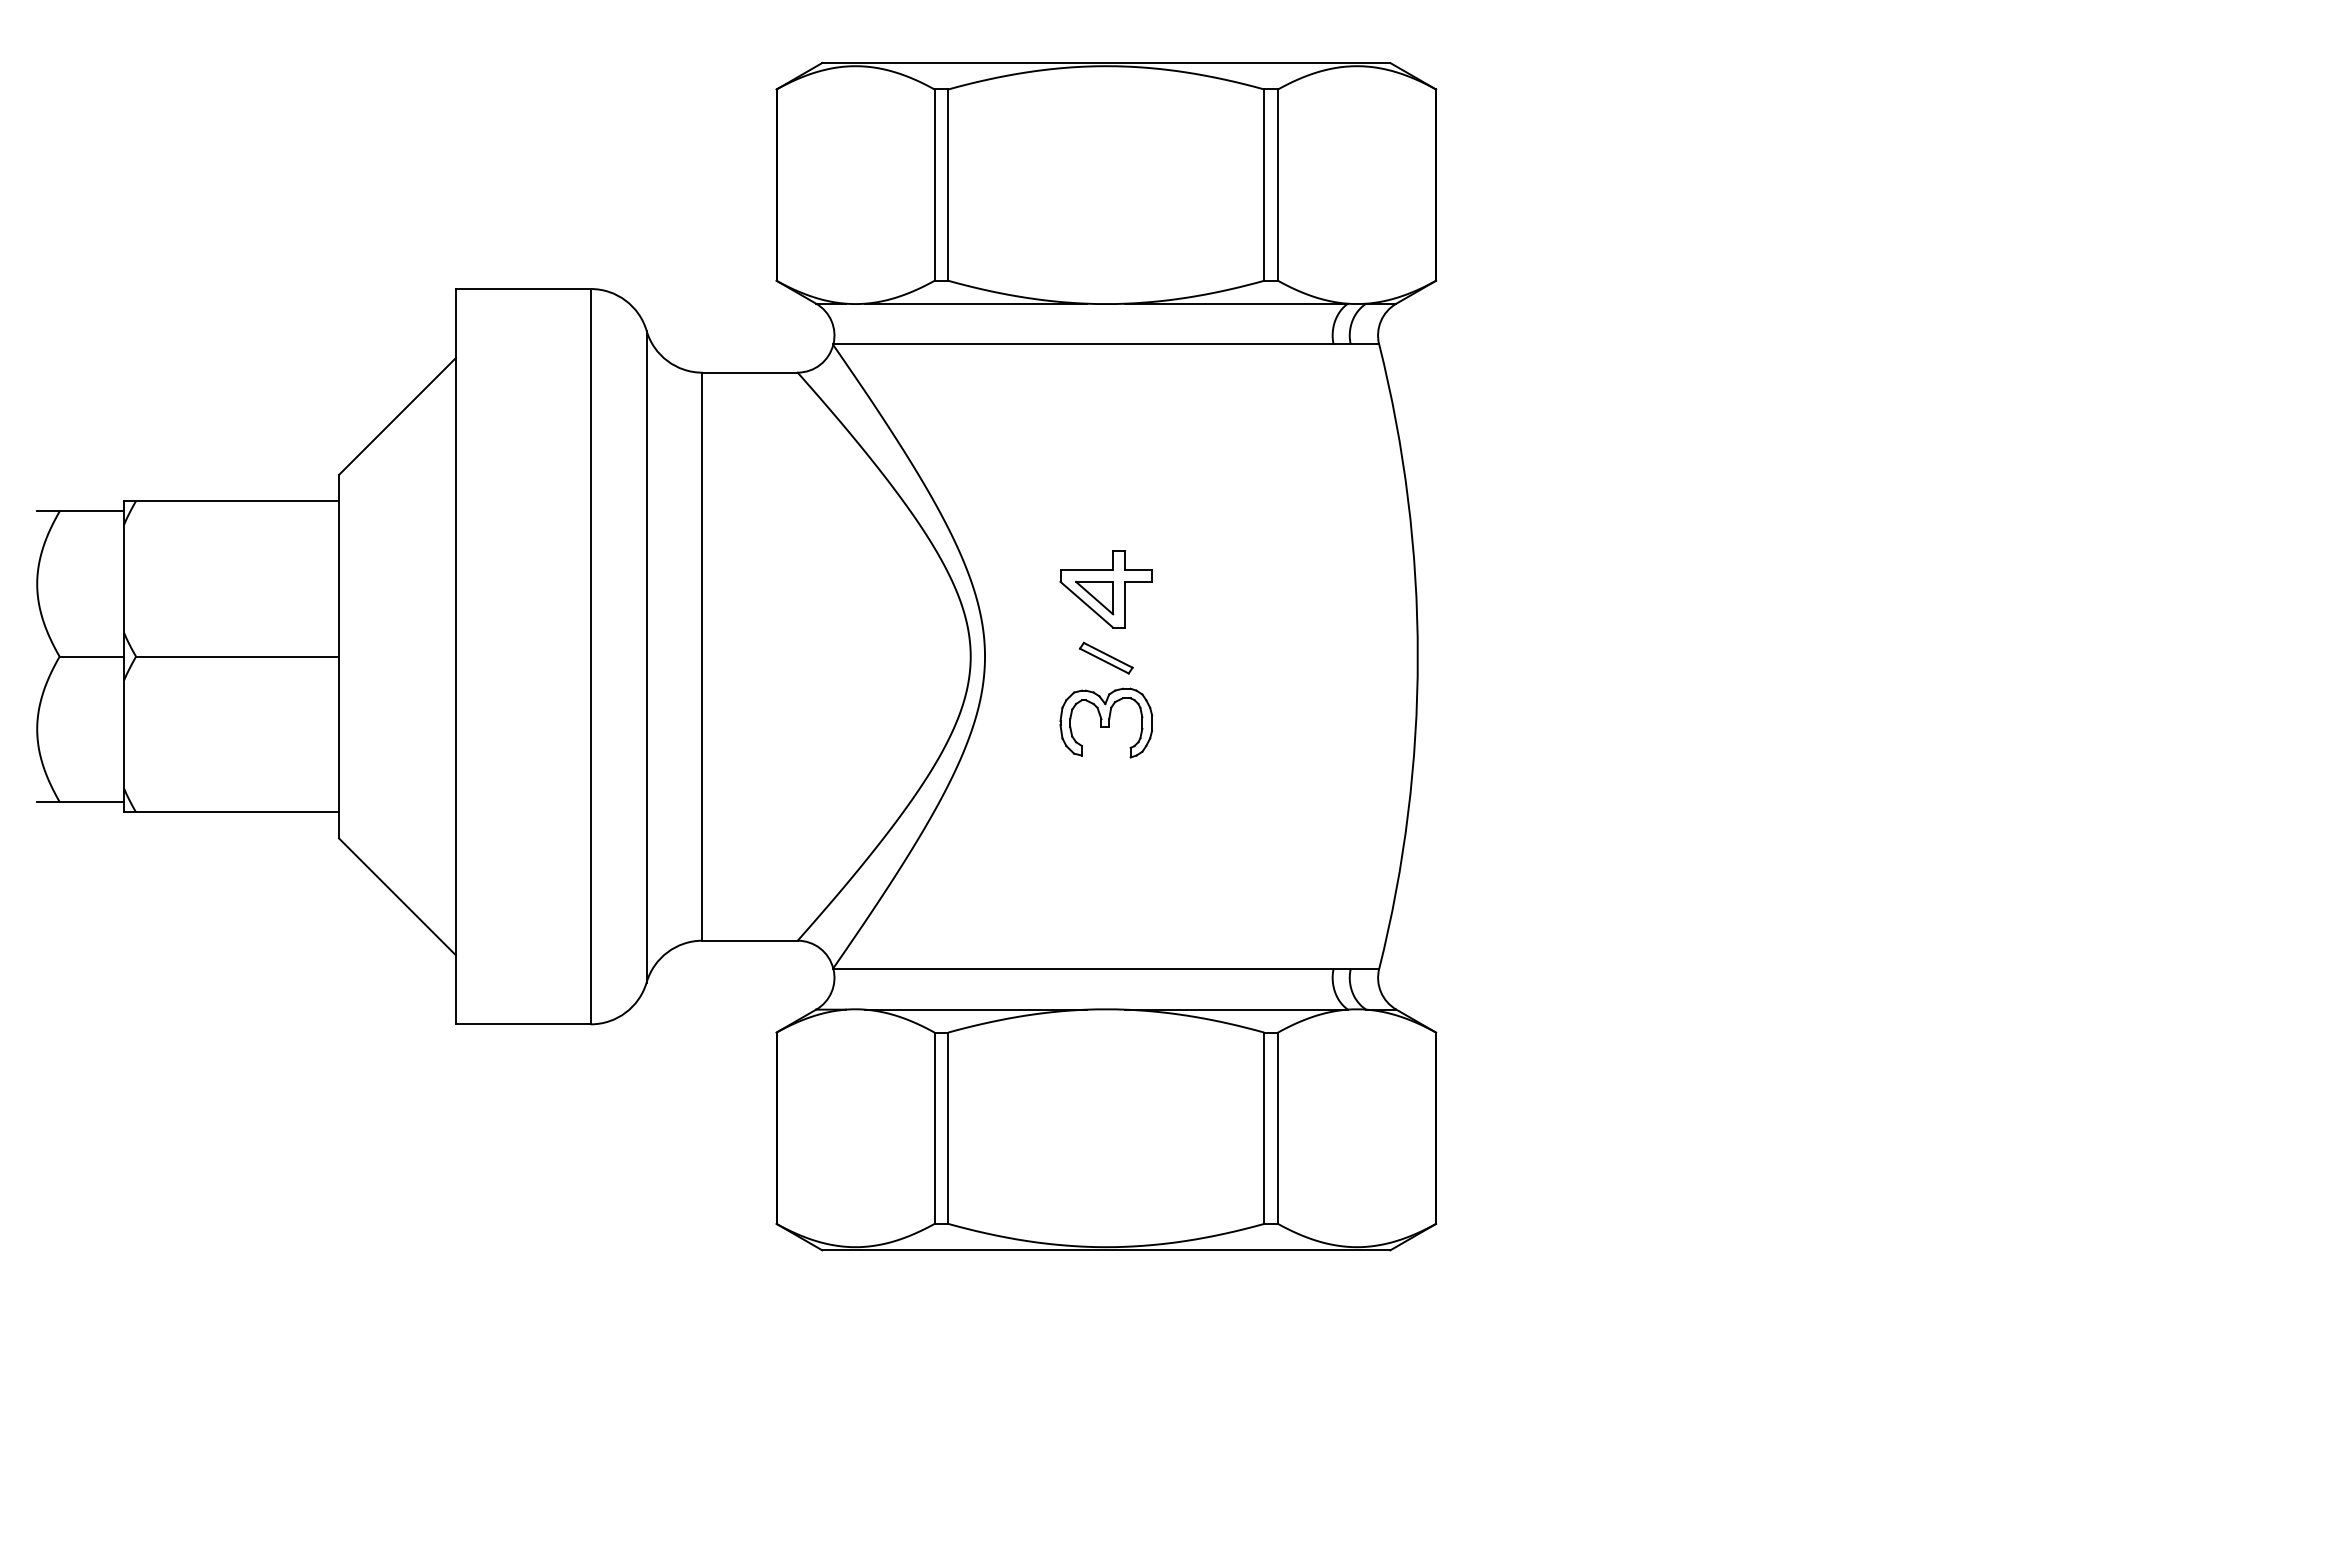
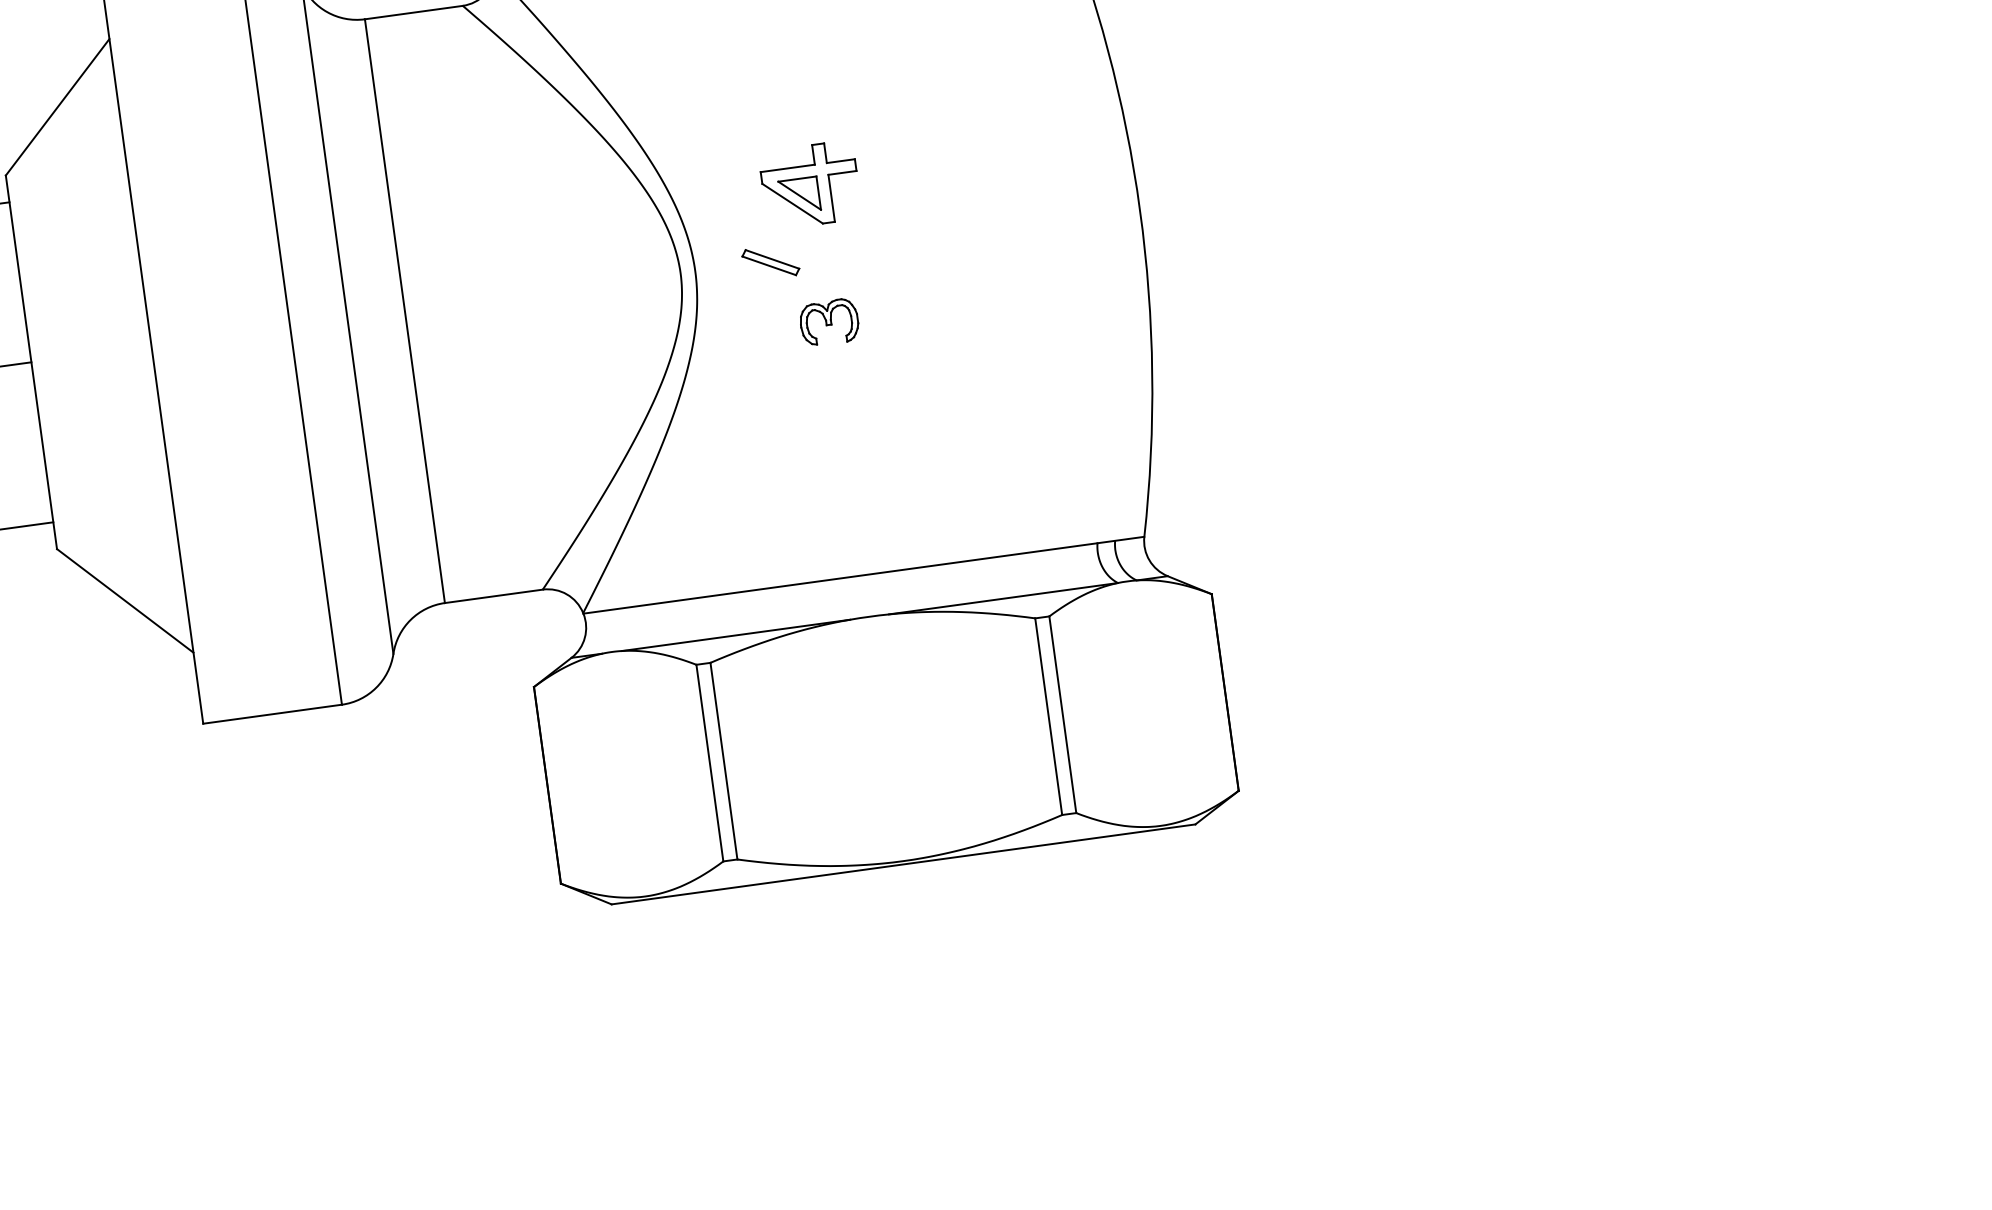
part: (1105, 657) -> (769, 262), moved
part: (1106, 722) -> (829, 321), size x0.6

